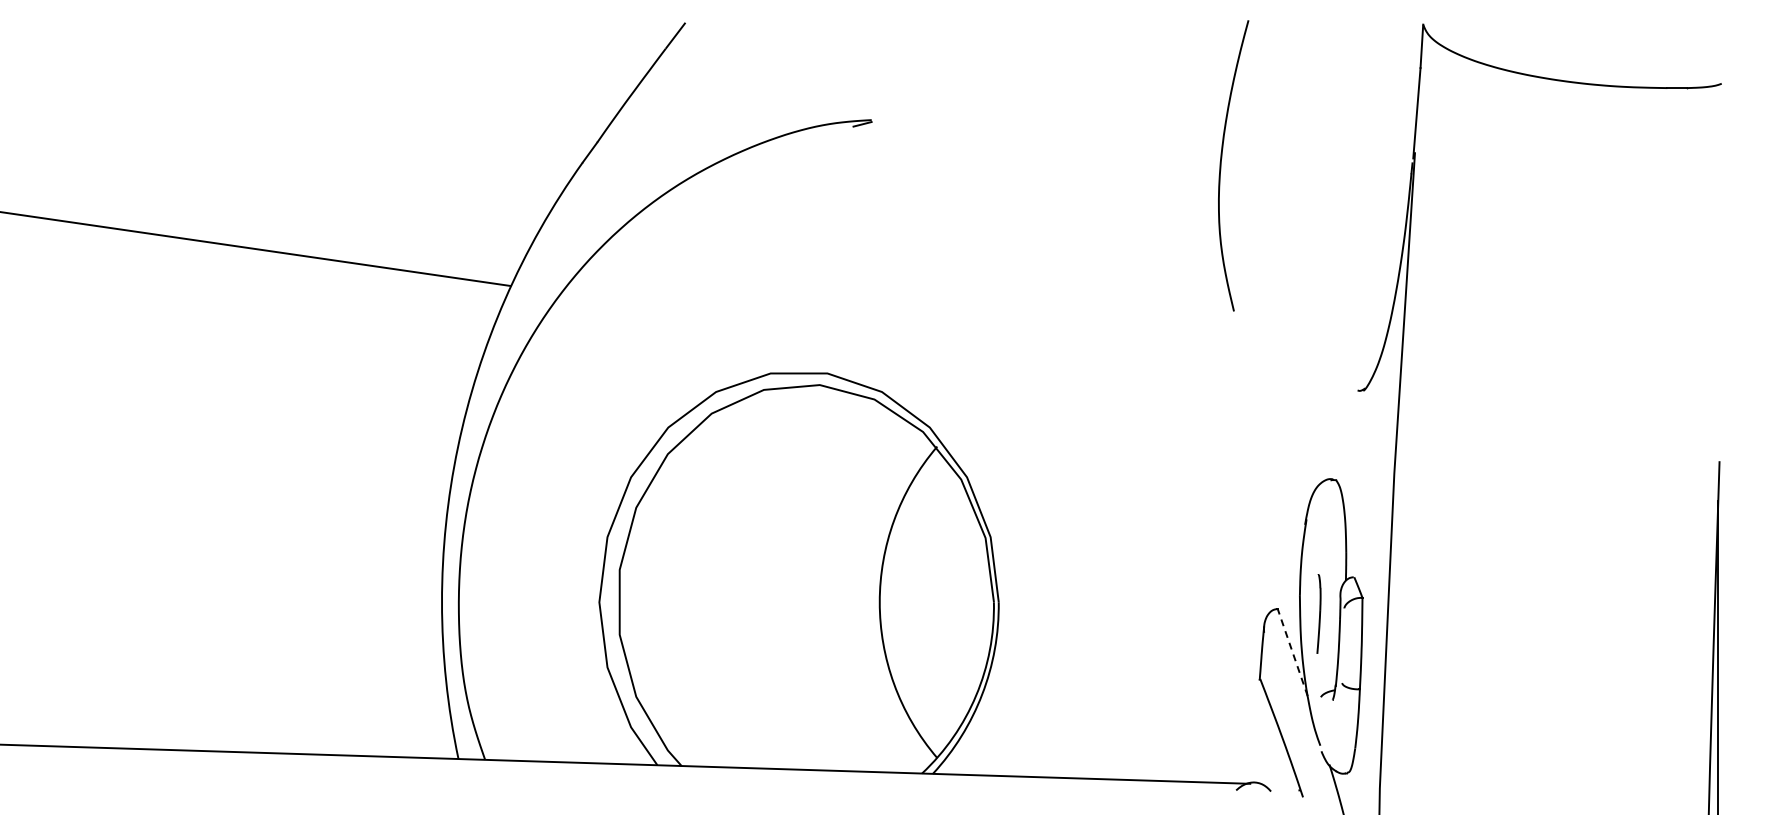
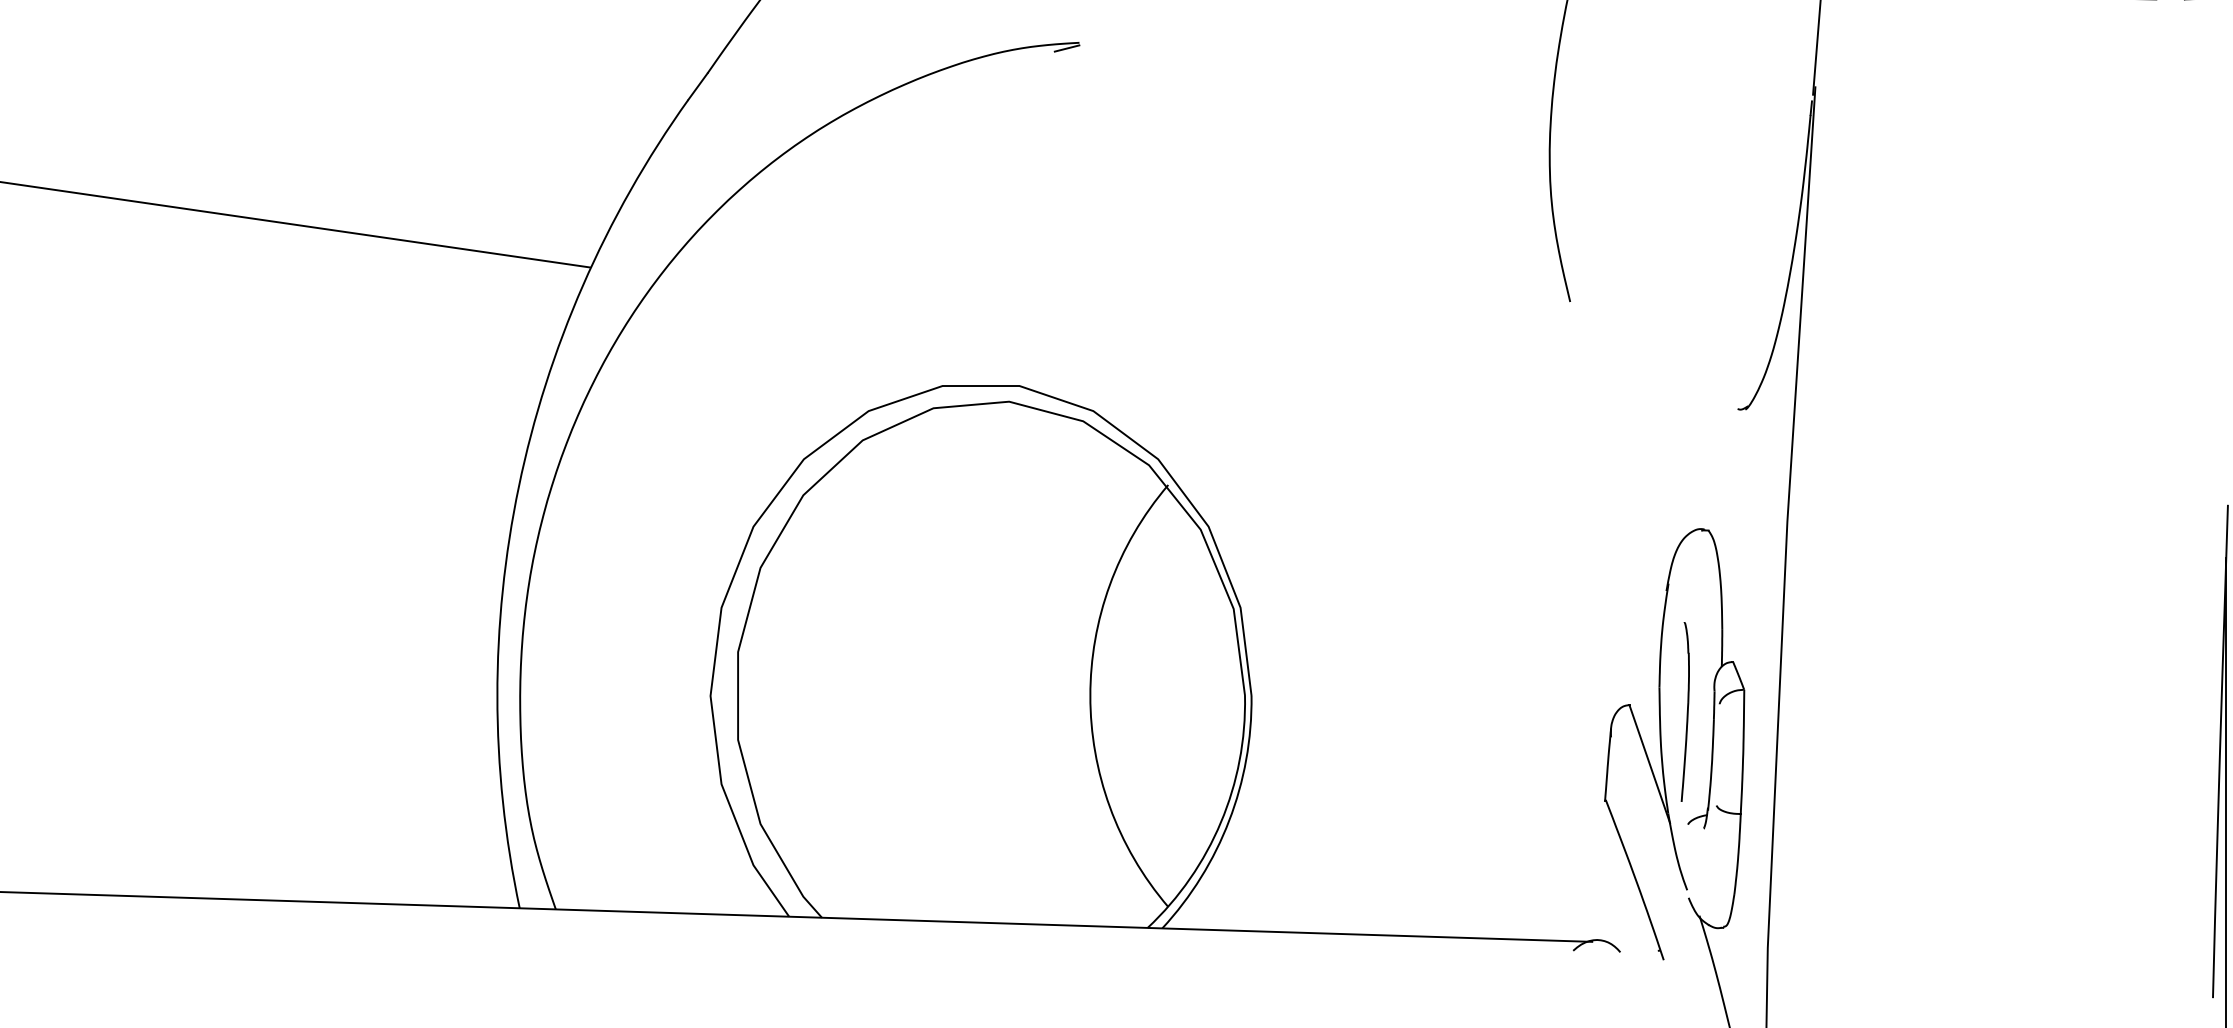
part: (1318, 613) -> (1684, 711), size x1.67
line: (1292, 652) -> (1649, 763), dashed -> solid

